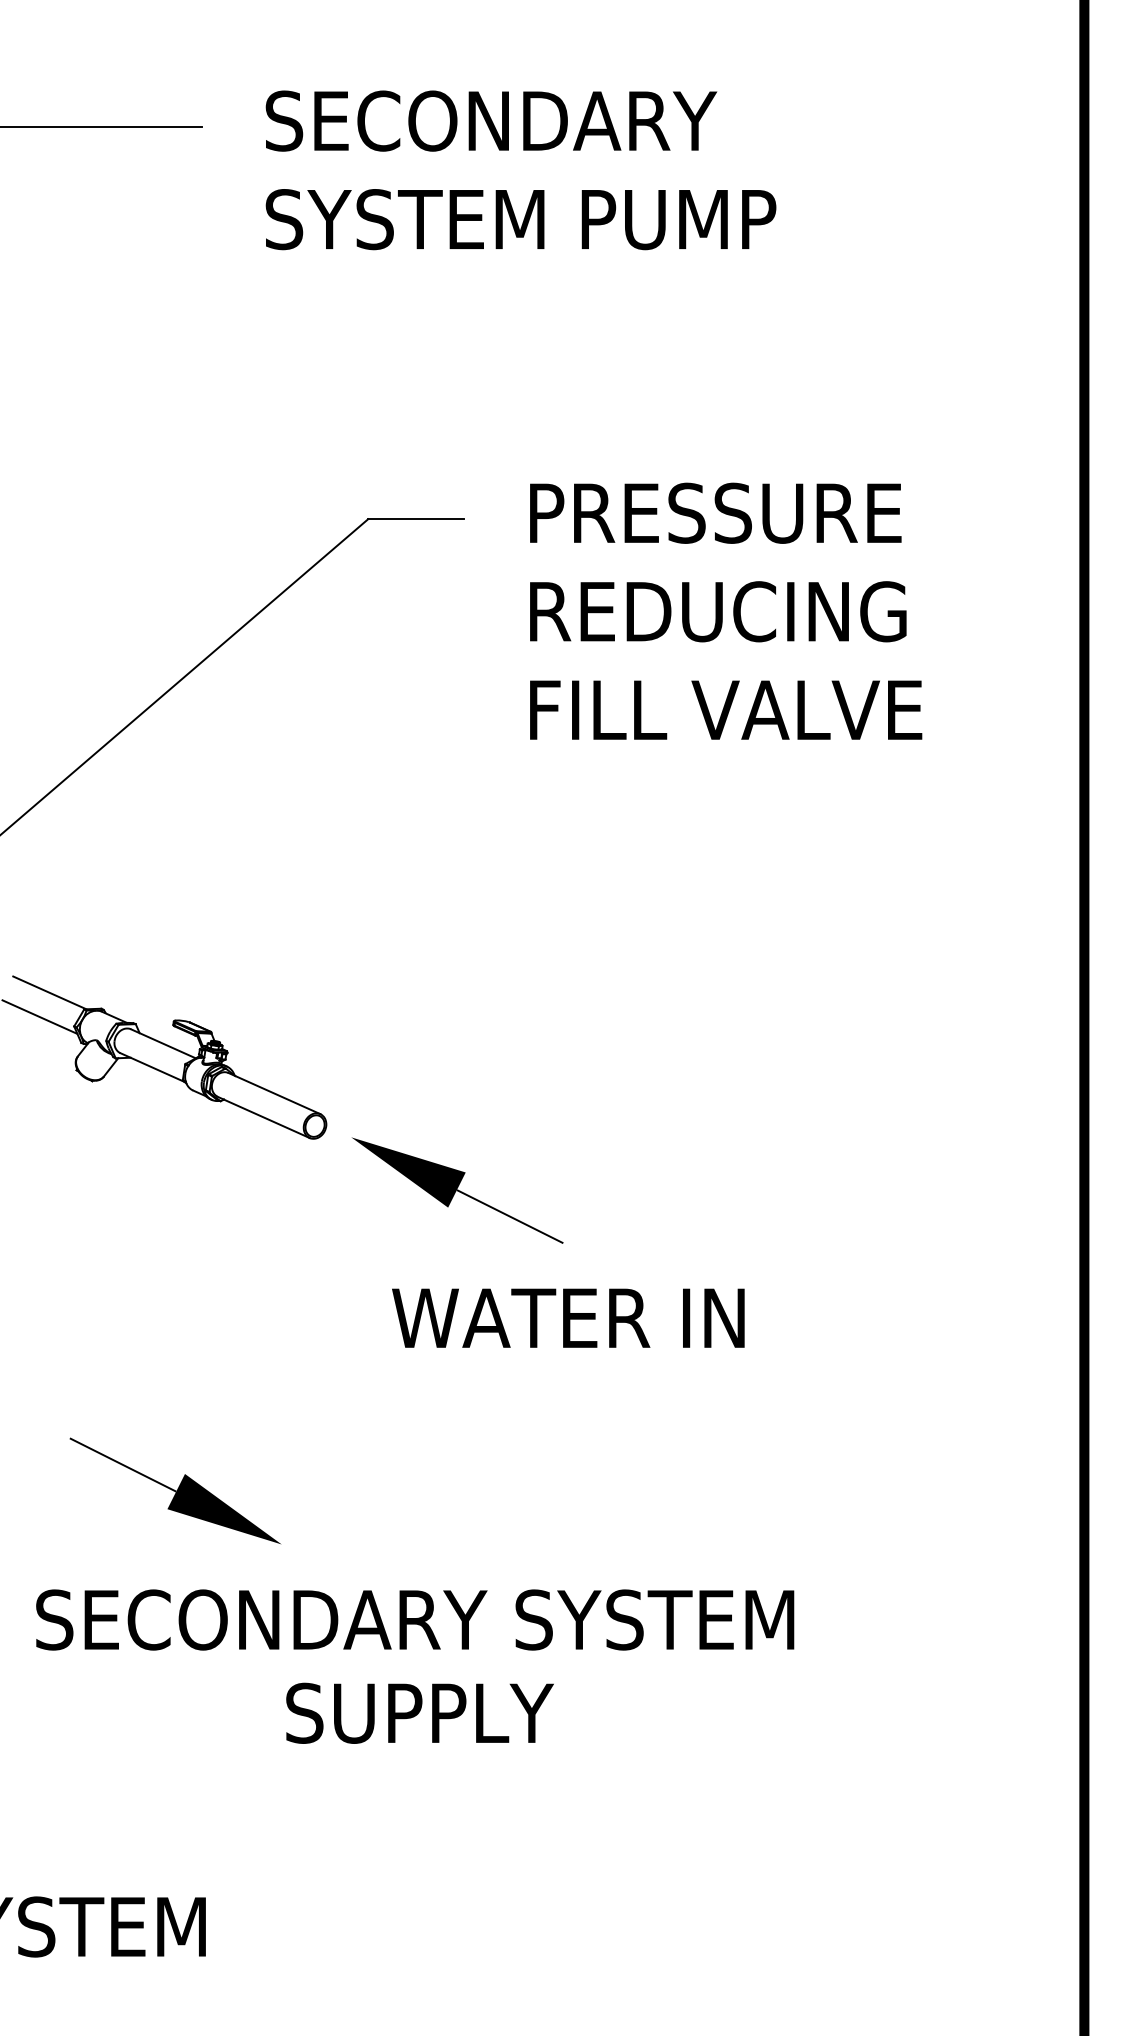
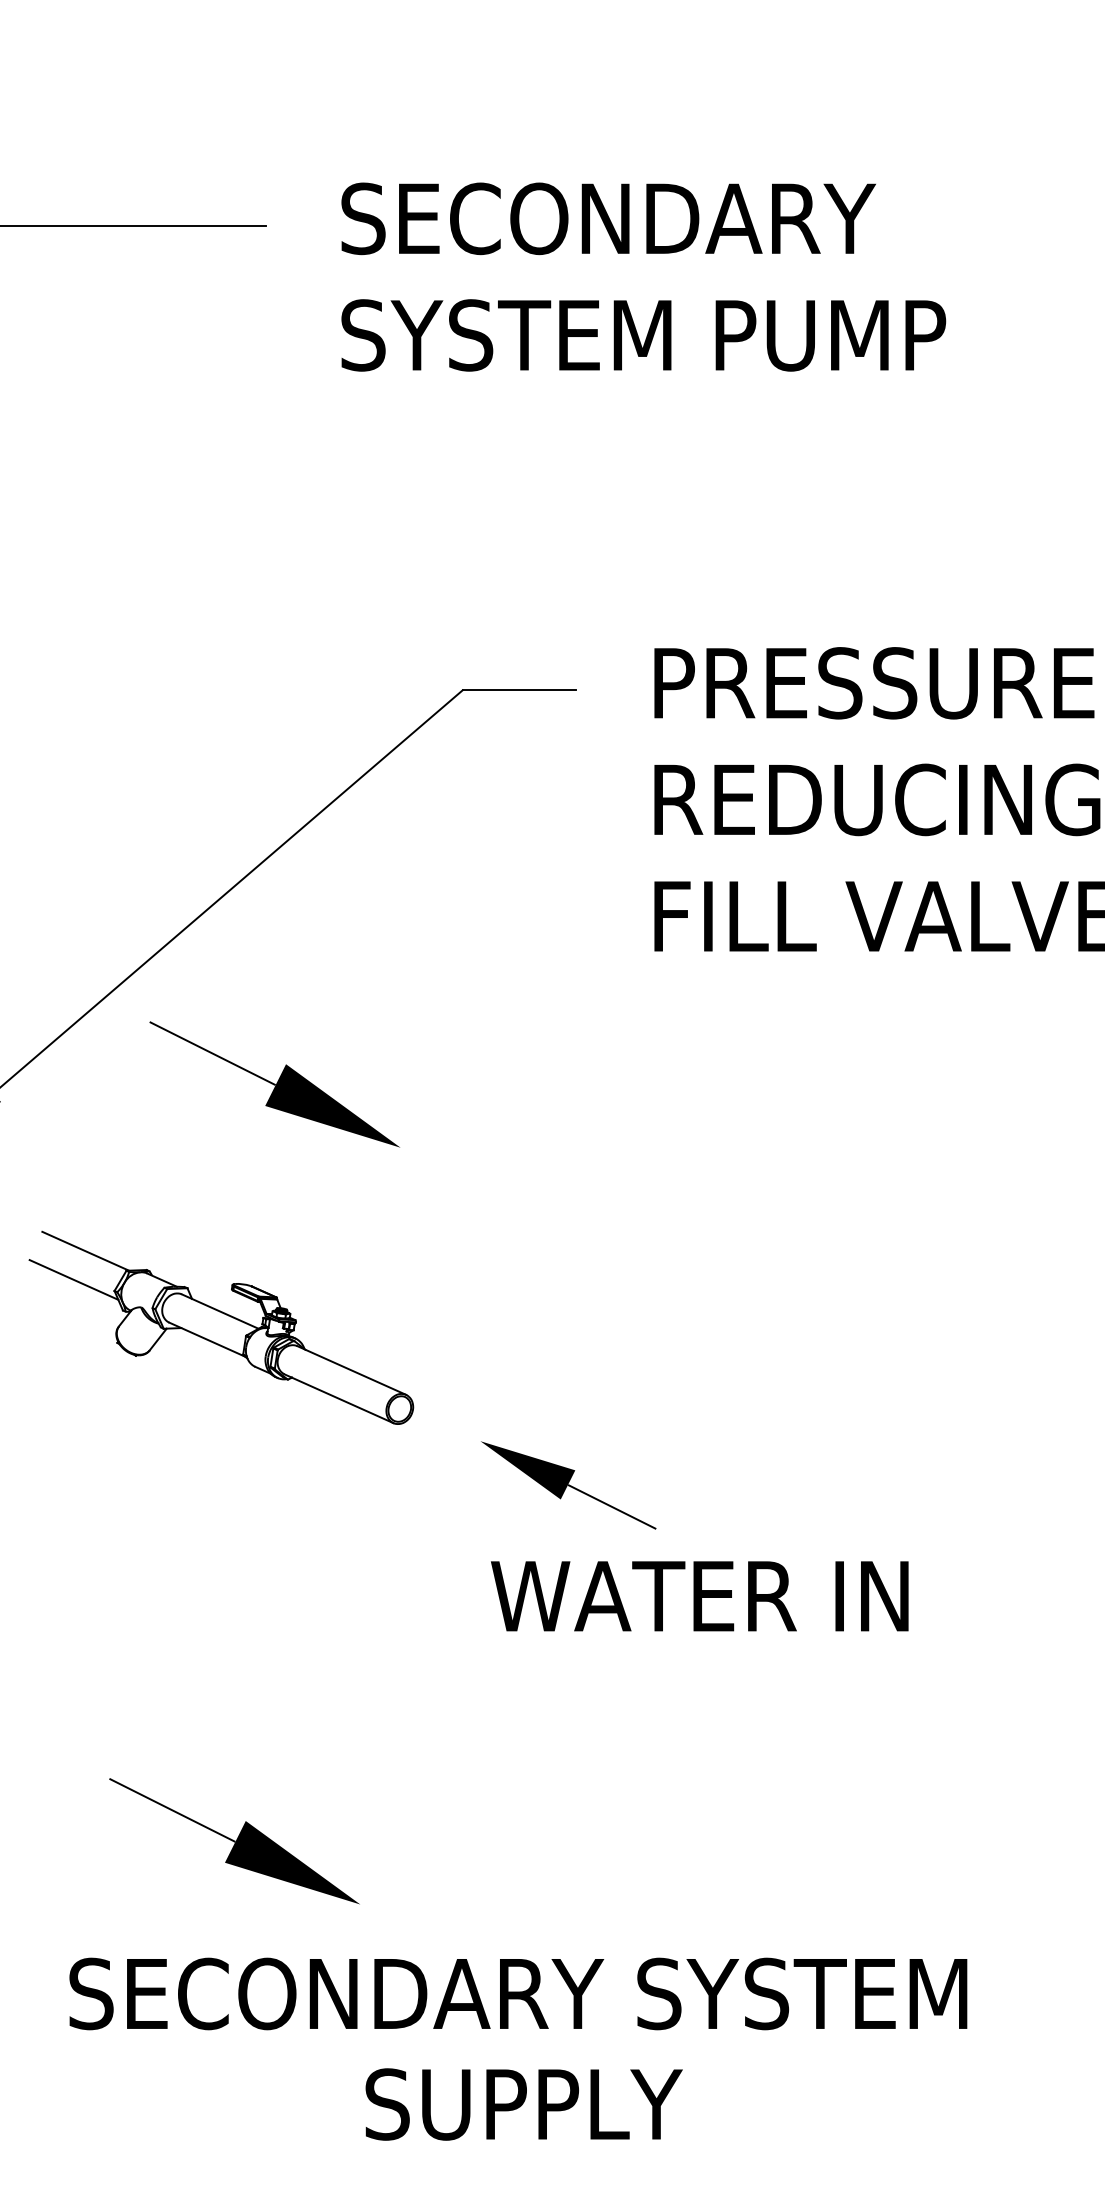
part: (209, 851) -> (274, 1083), added
part: (457, 1190) -> (568, 1485), size x0.7
text: (568, 1317) -> (699, 1595), moved

